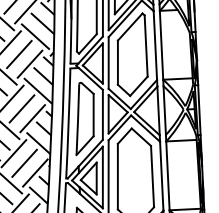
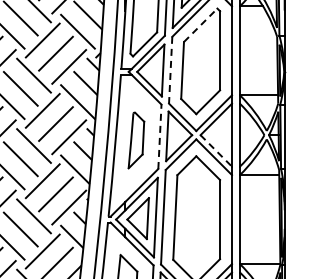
line: (130, 27) -> (200, 25), solid -> dashed
line: (108, 63) -> (170, 70), solid -> dashed
line: (102, 114) -> (159, 136), solid -> dashed
part: (84, 118) -> (136, 140), size x0.6
line: (147, 124) -> (216, 151), solid -> dashed

